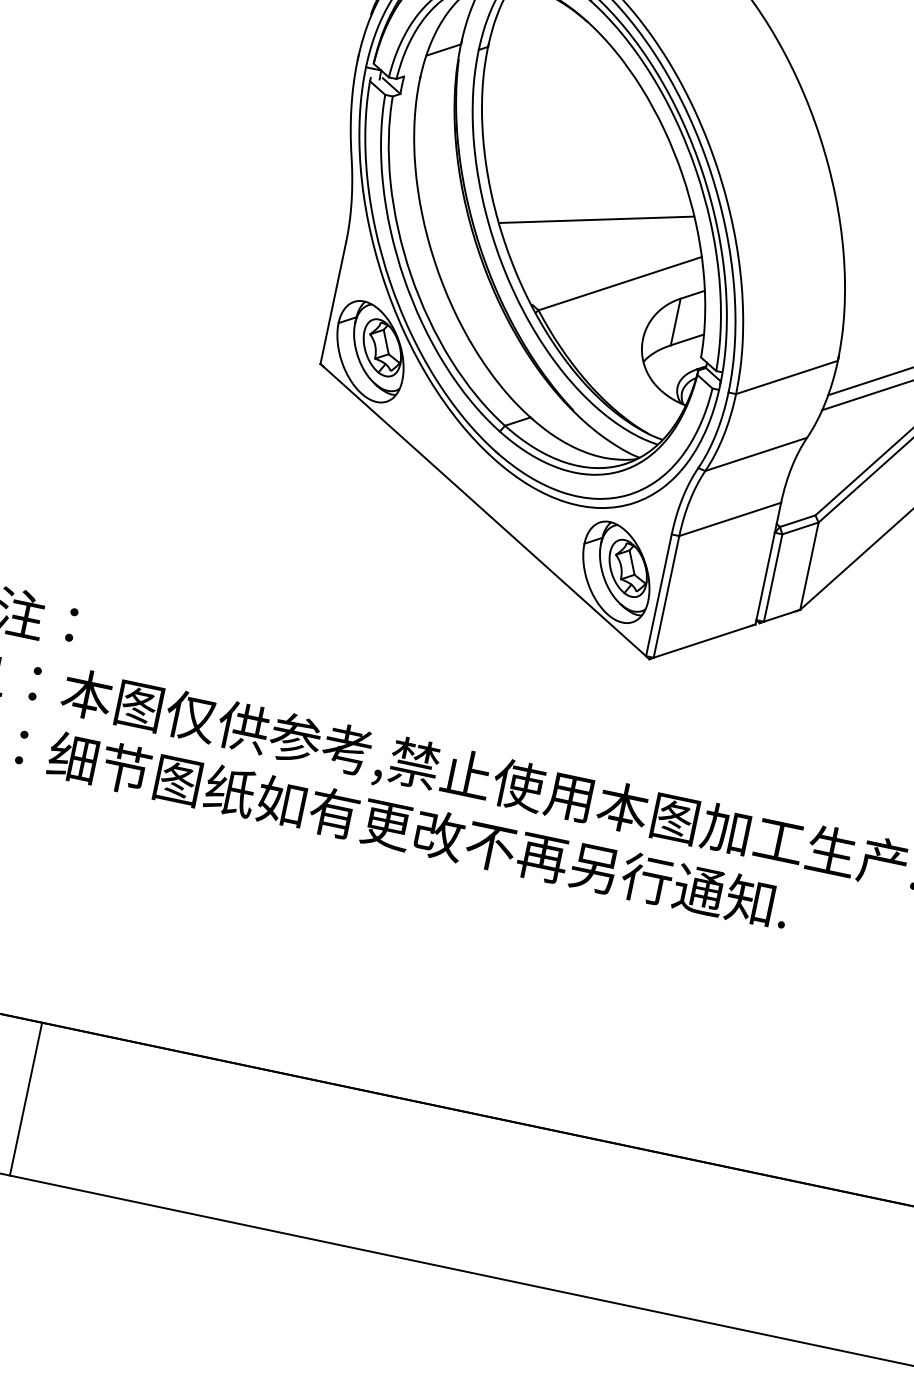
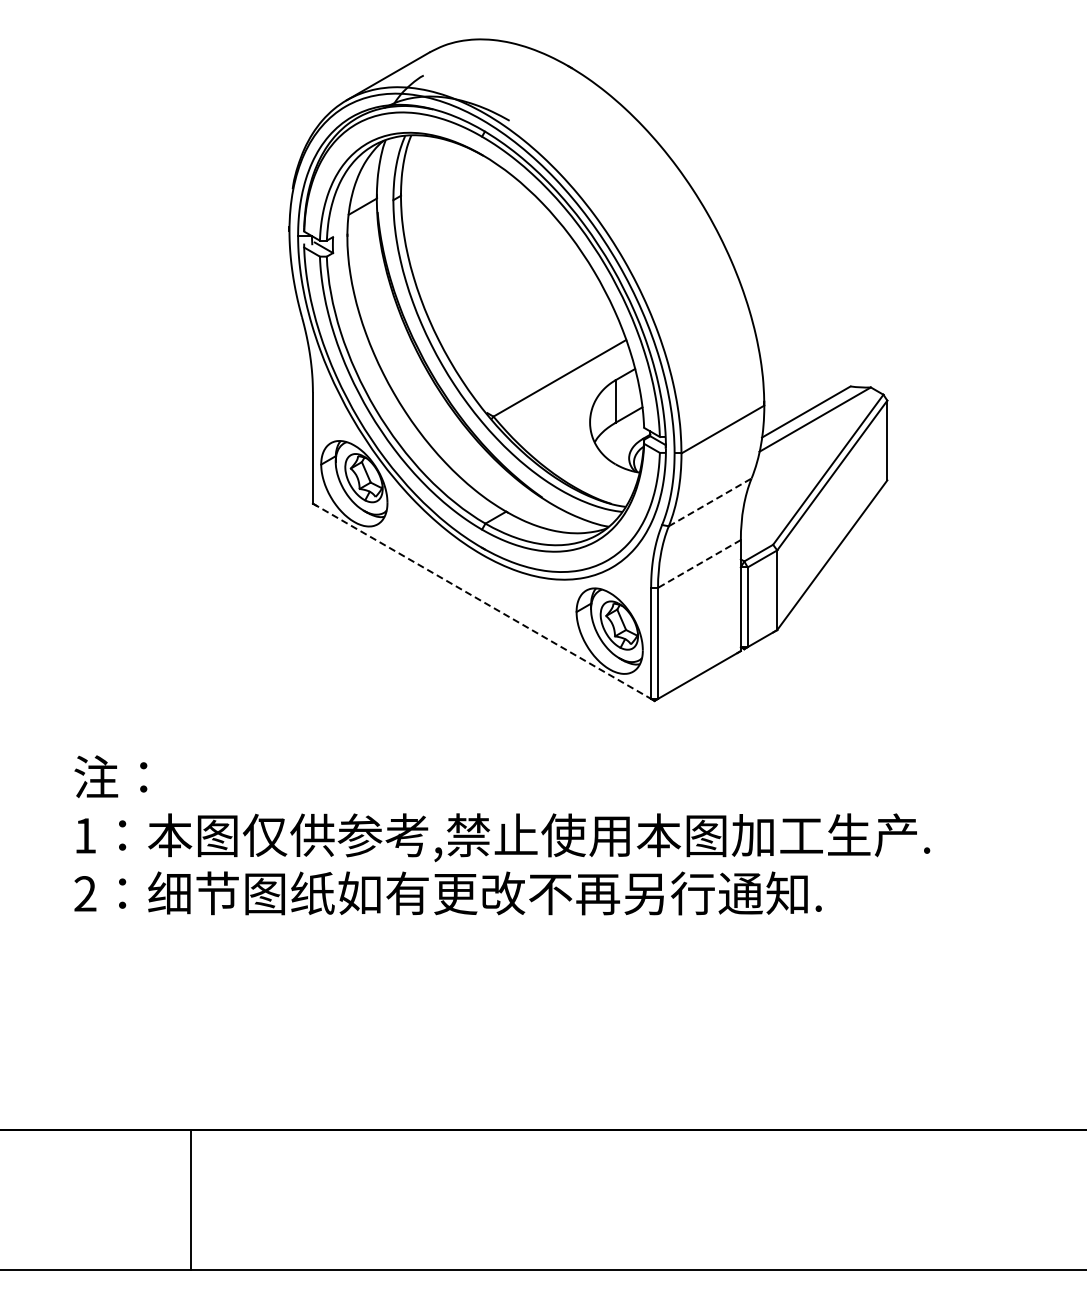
line: (597, 219) -> (528, 326), removed
line: (756, 454) -> (710, 502), solid -> dashed
line: (483, 510) -> (482, 601), solid -> dashed
line: (730, 518) -> (699, 563), solid -> dashed

